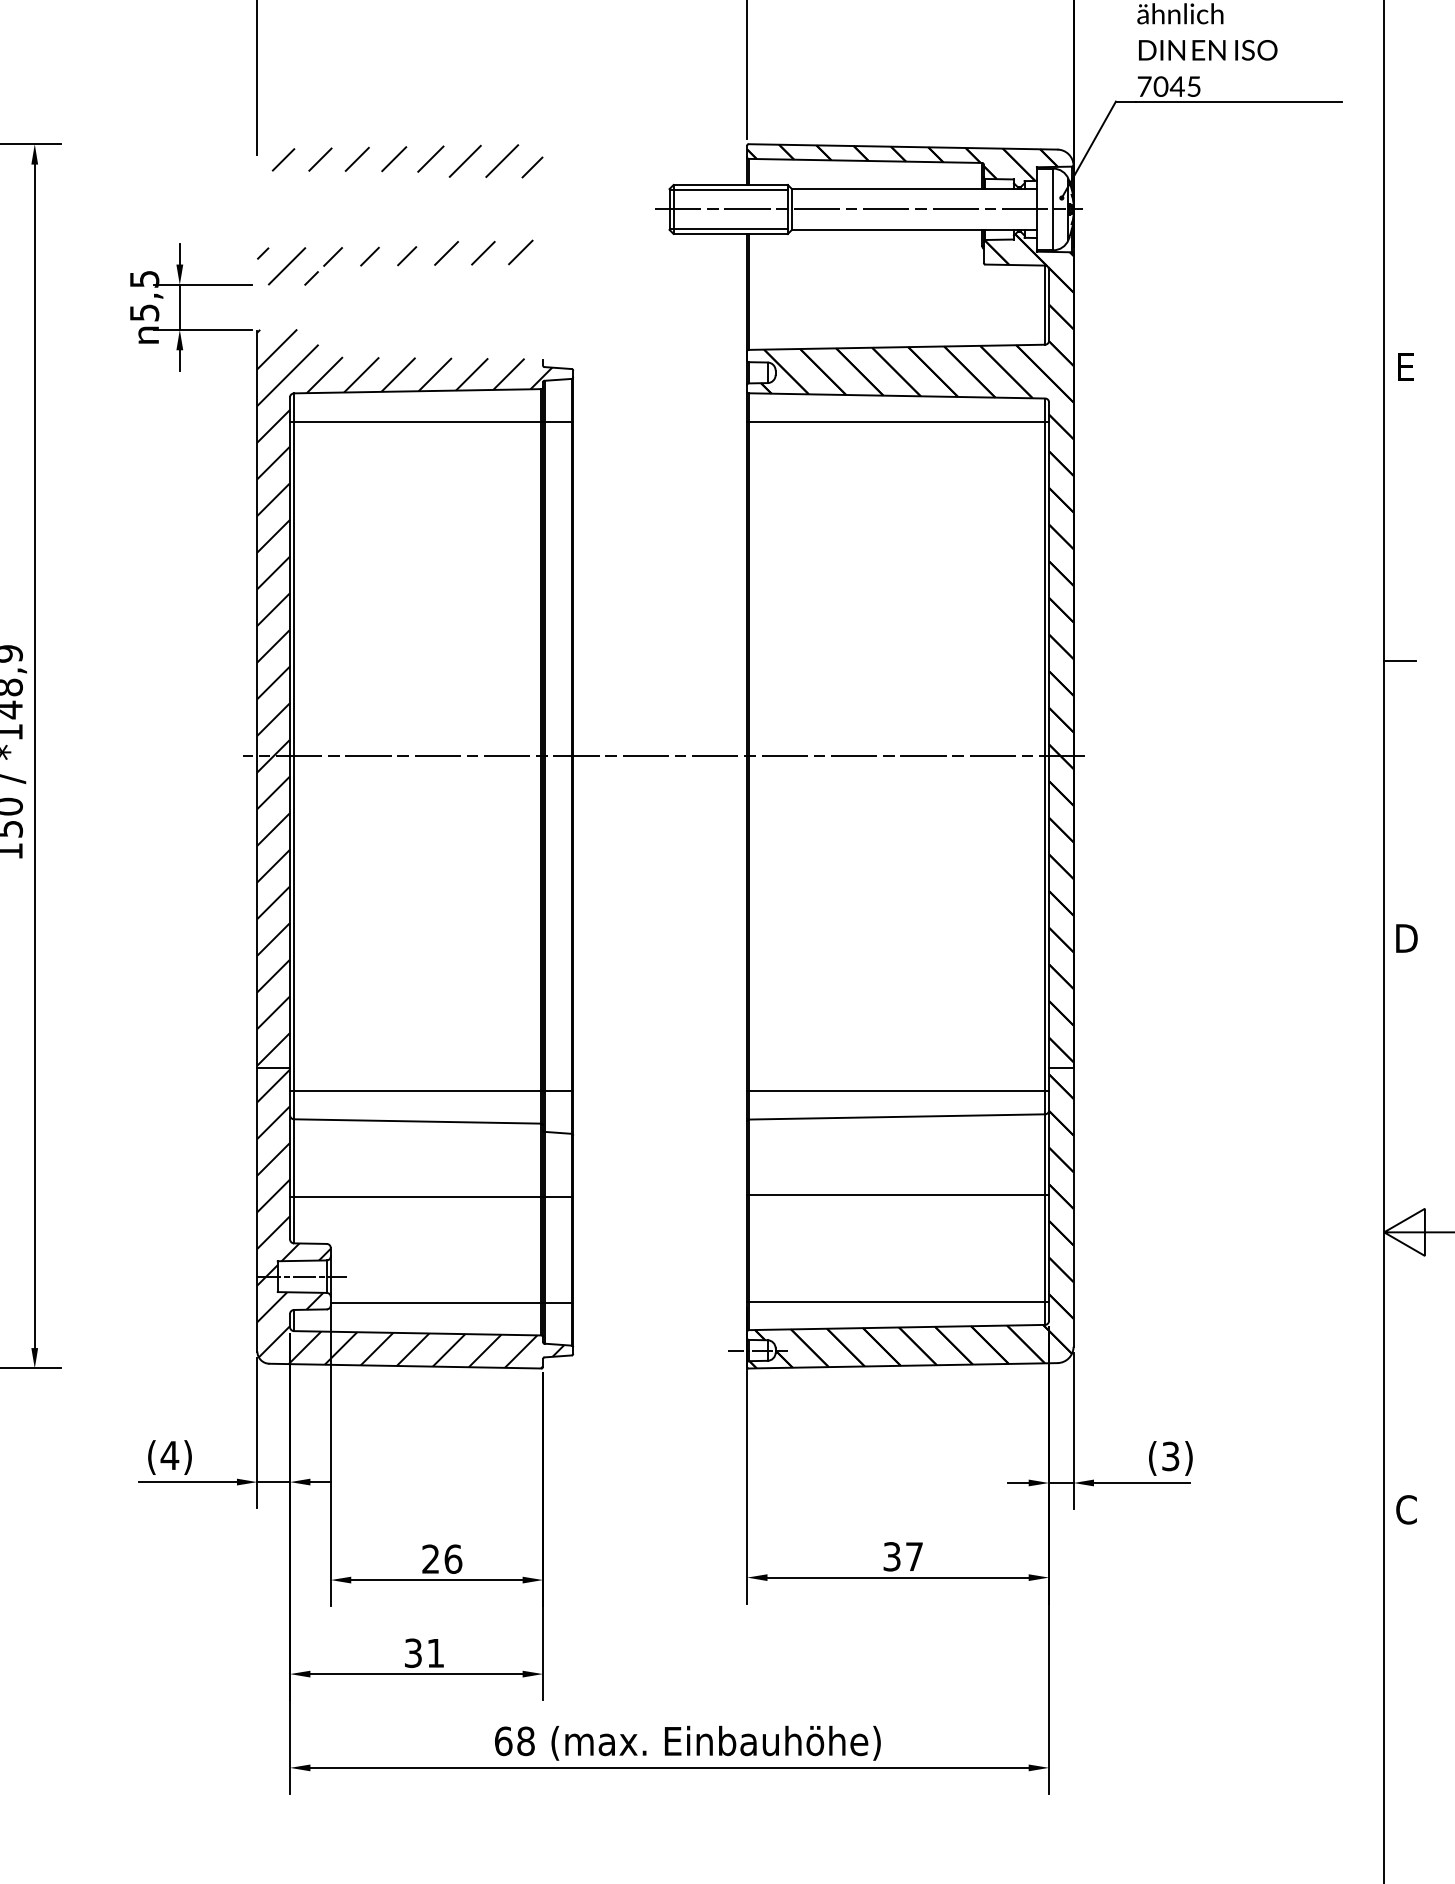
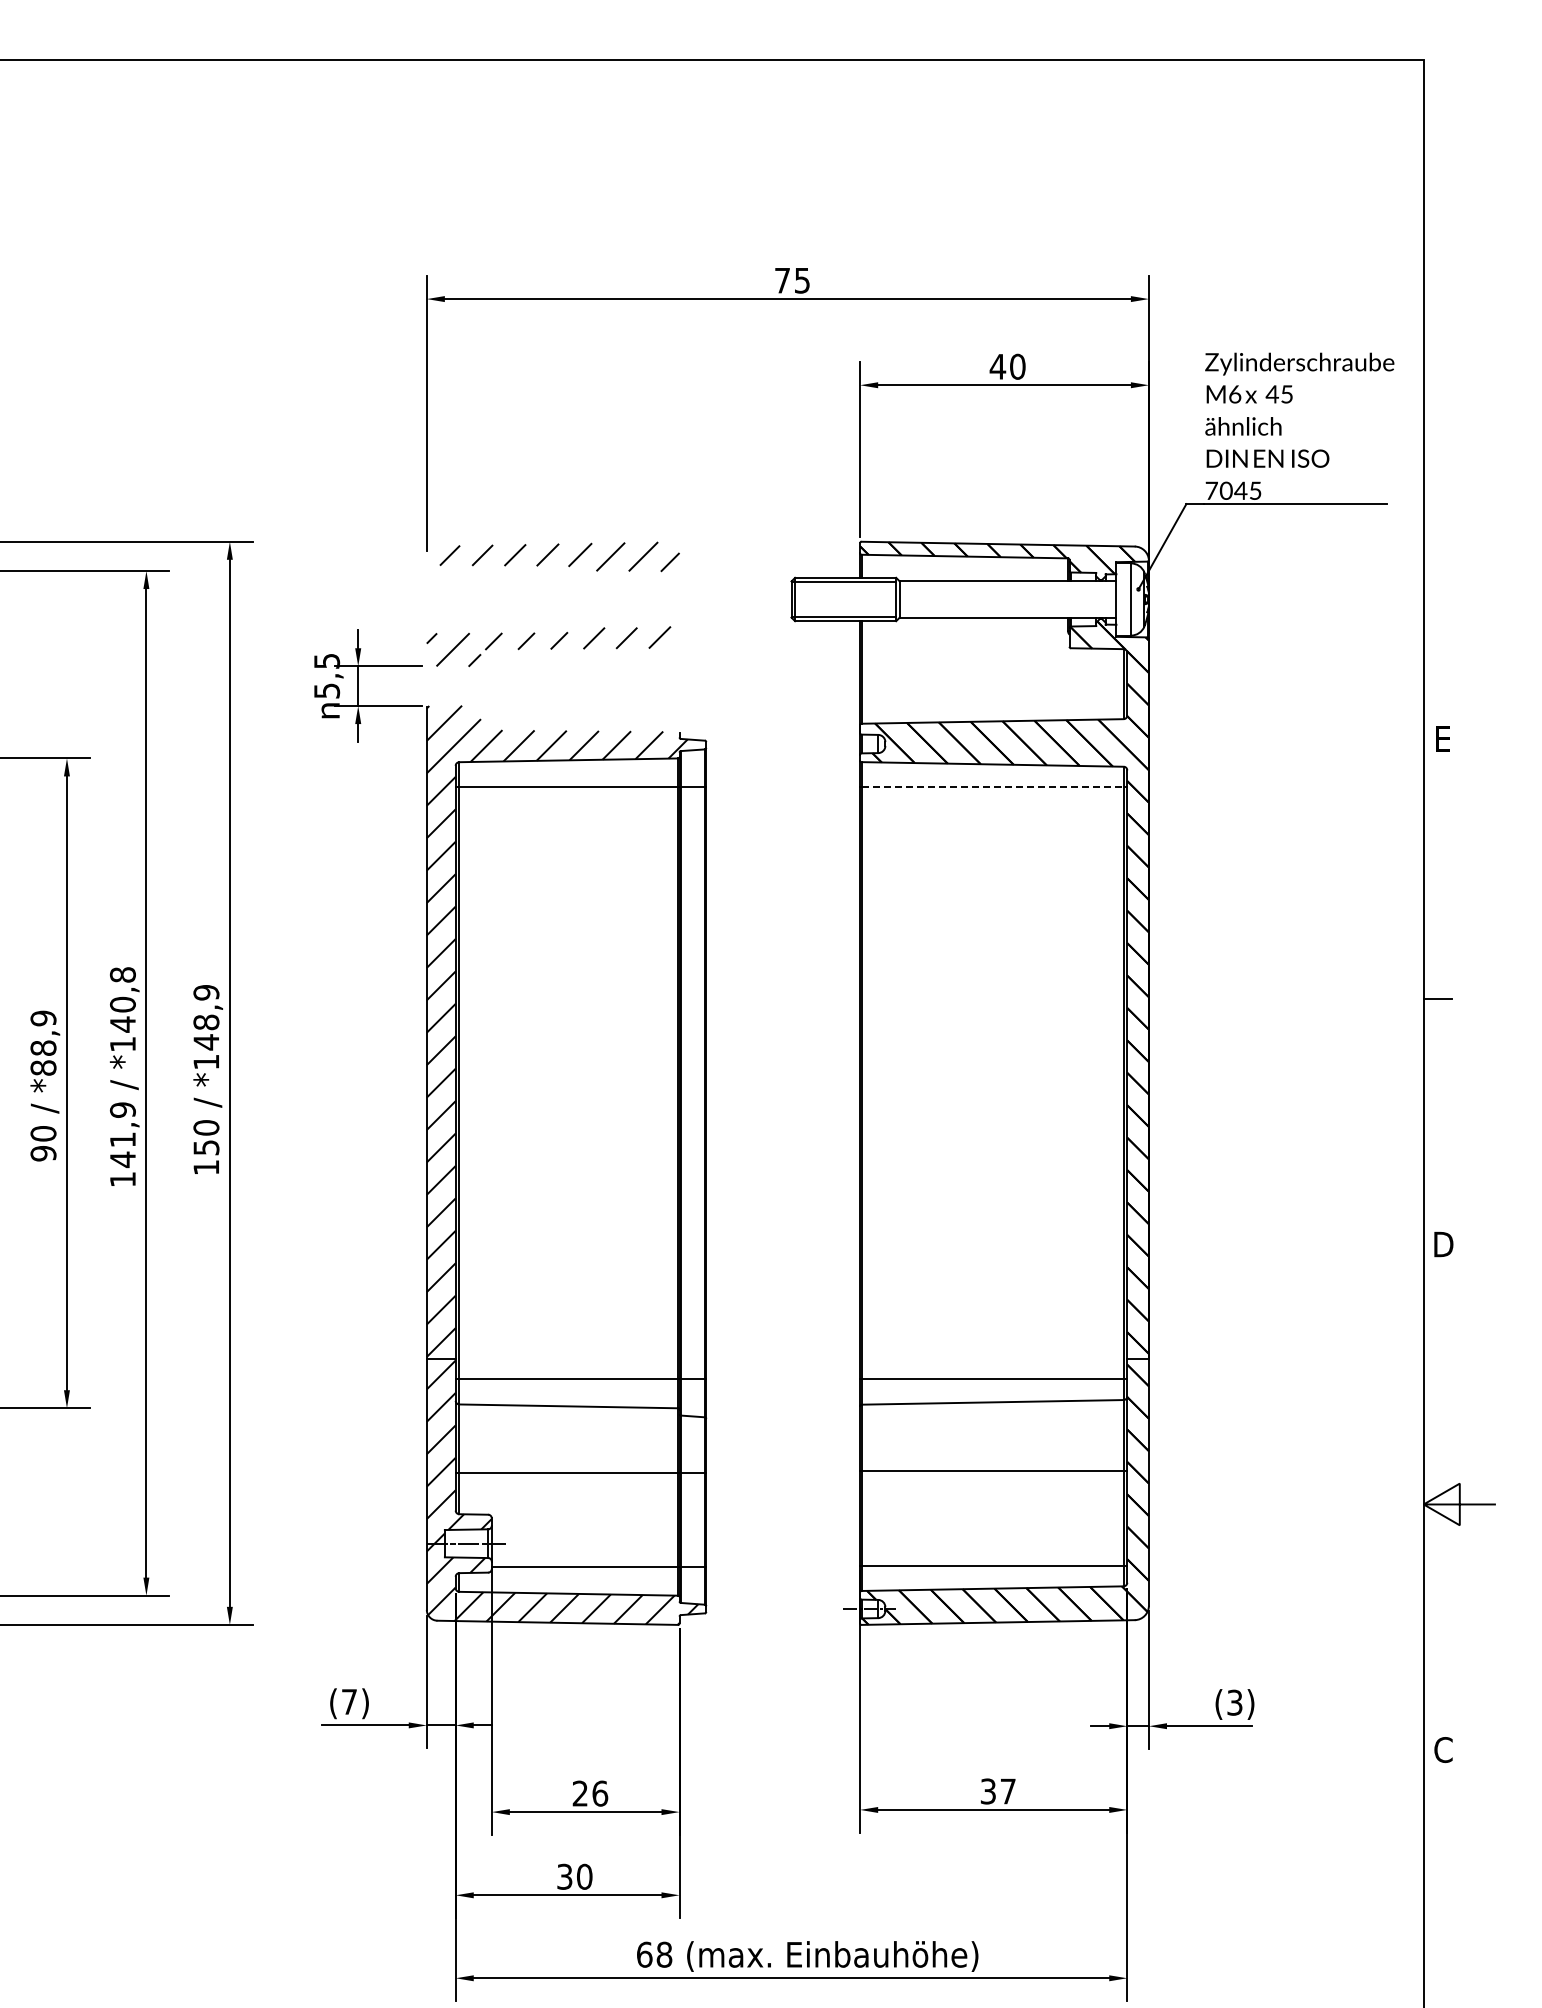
line: (868, 209) -> (967, 599), removed
line: (897, 421) -> (993, 787), solid -> dashed
line: (663, 756) -> (786, 1083), removed
text: (169, 1455) -> (349, 1701), (4) -> (7)
text: (435, 1652) -> (584, 1876), 31 -> 30

